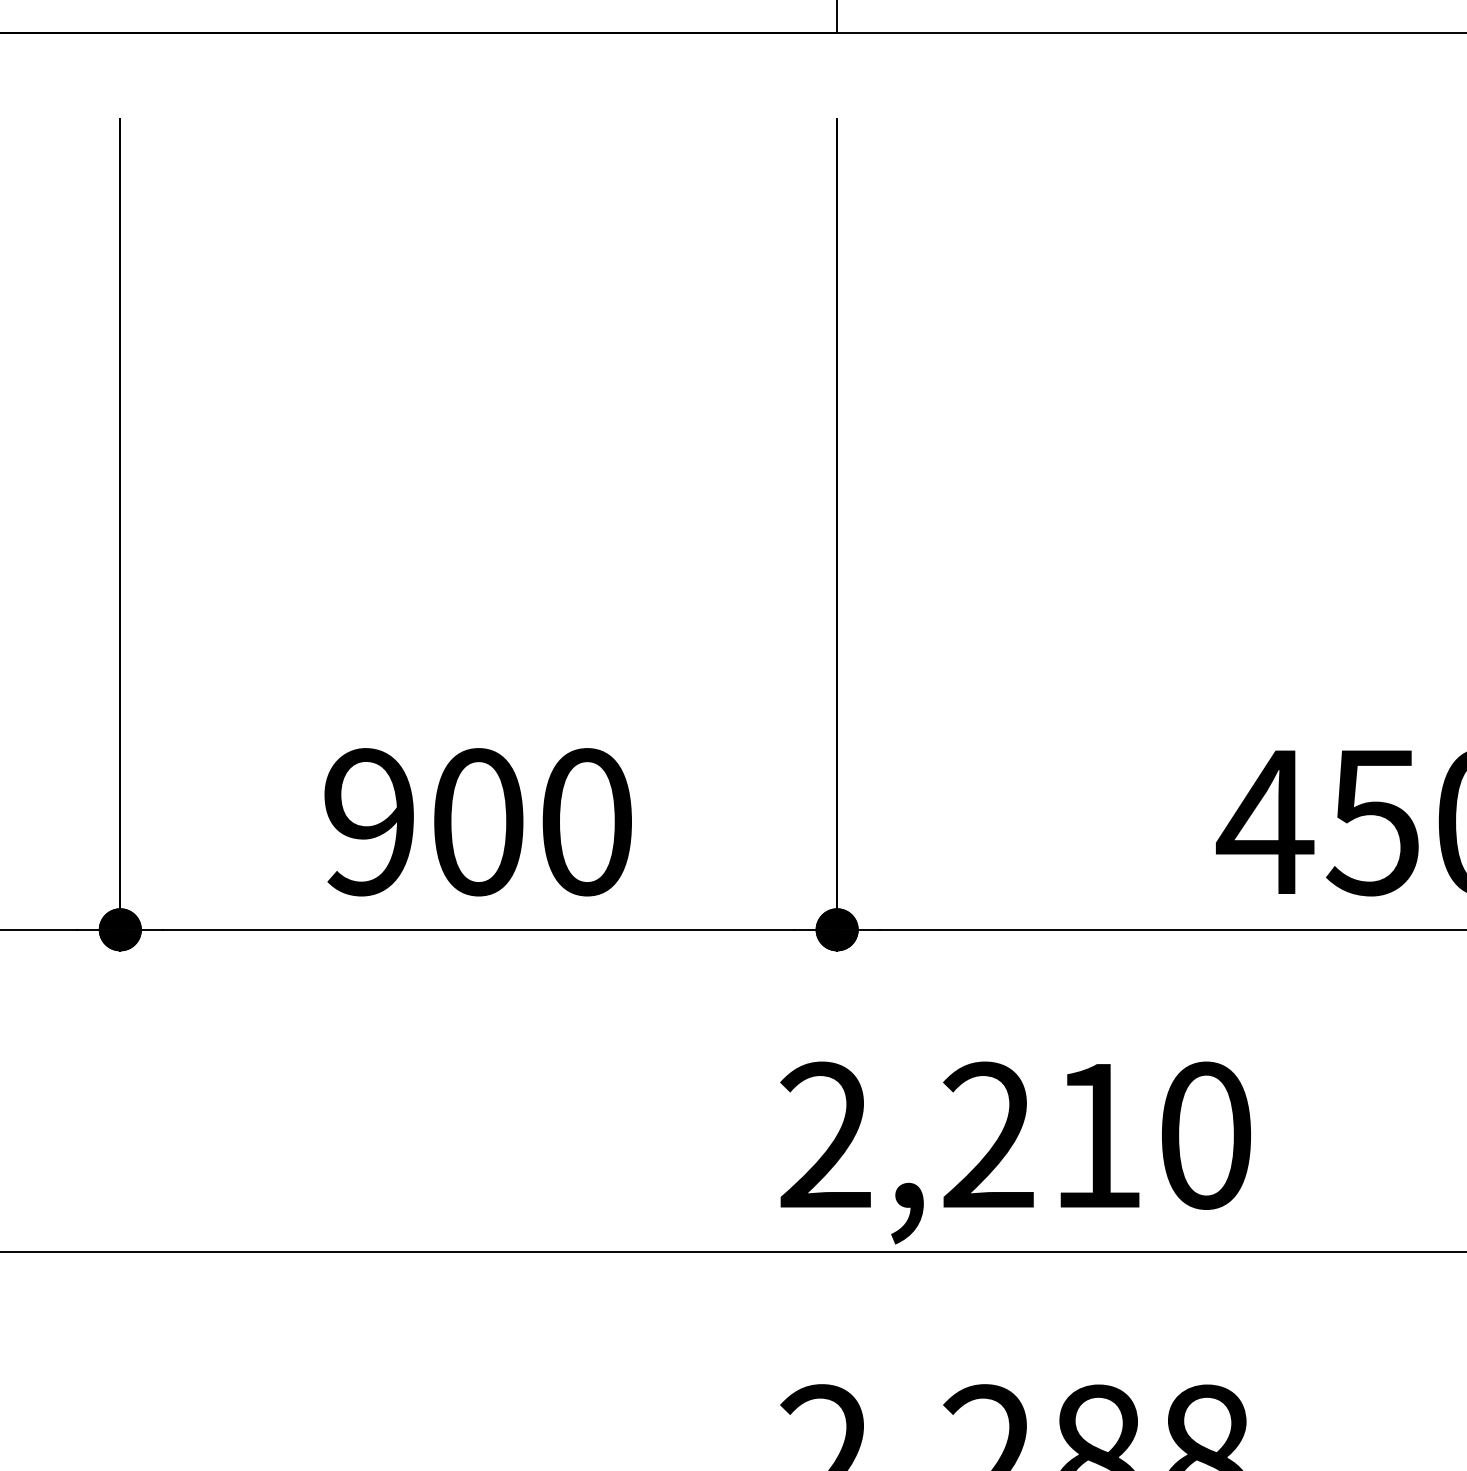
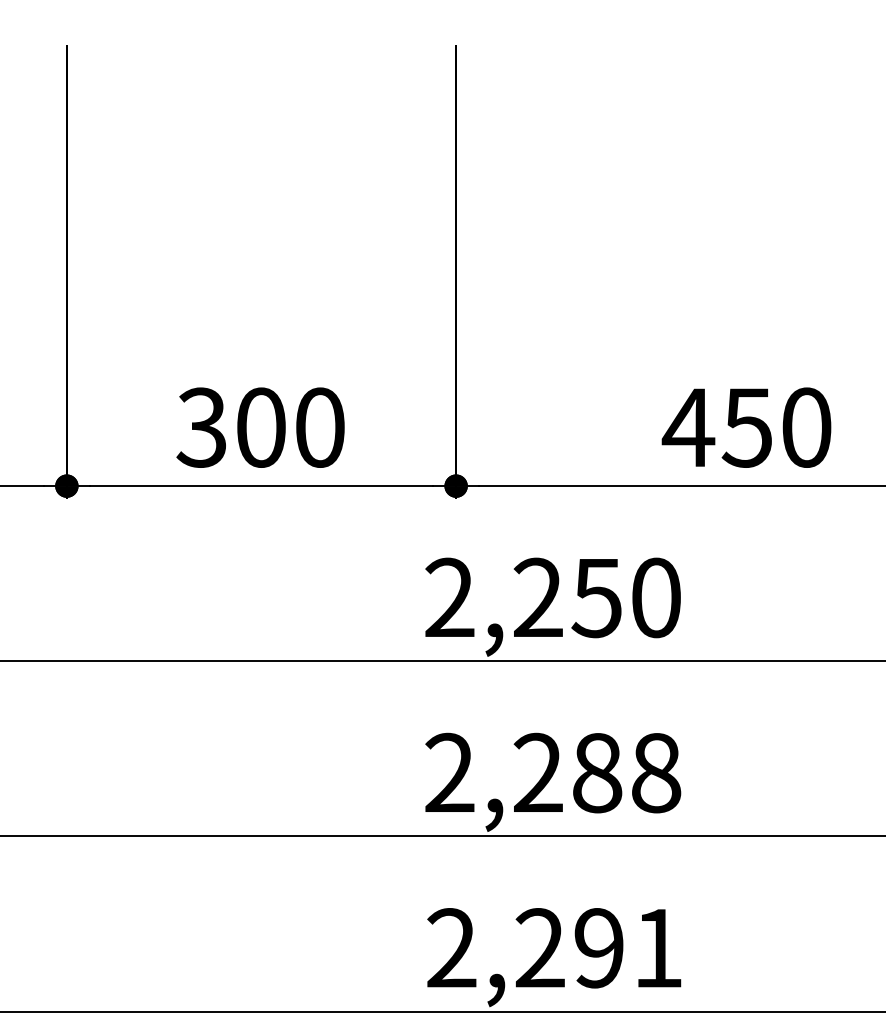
text: (368, 821) -> (201, 427), 900 -> 300
text: (1095, 1136) -> (596, 598), 2,210 -> 2,250

